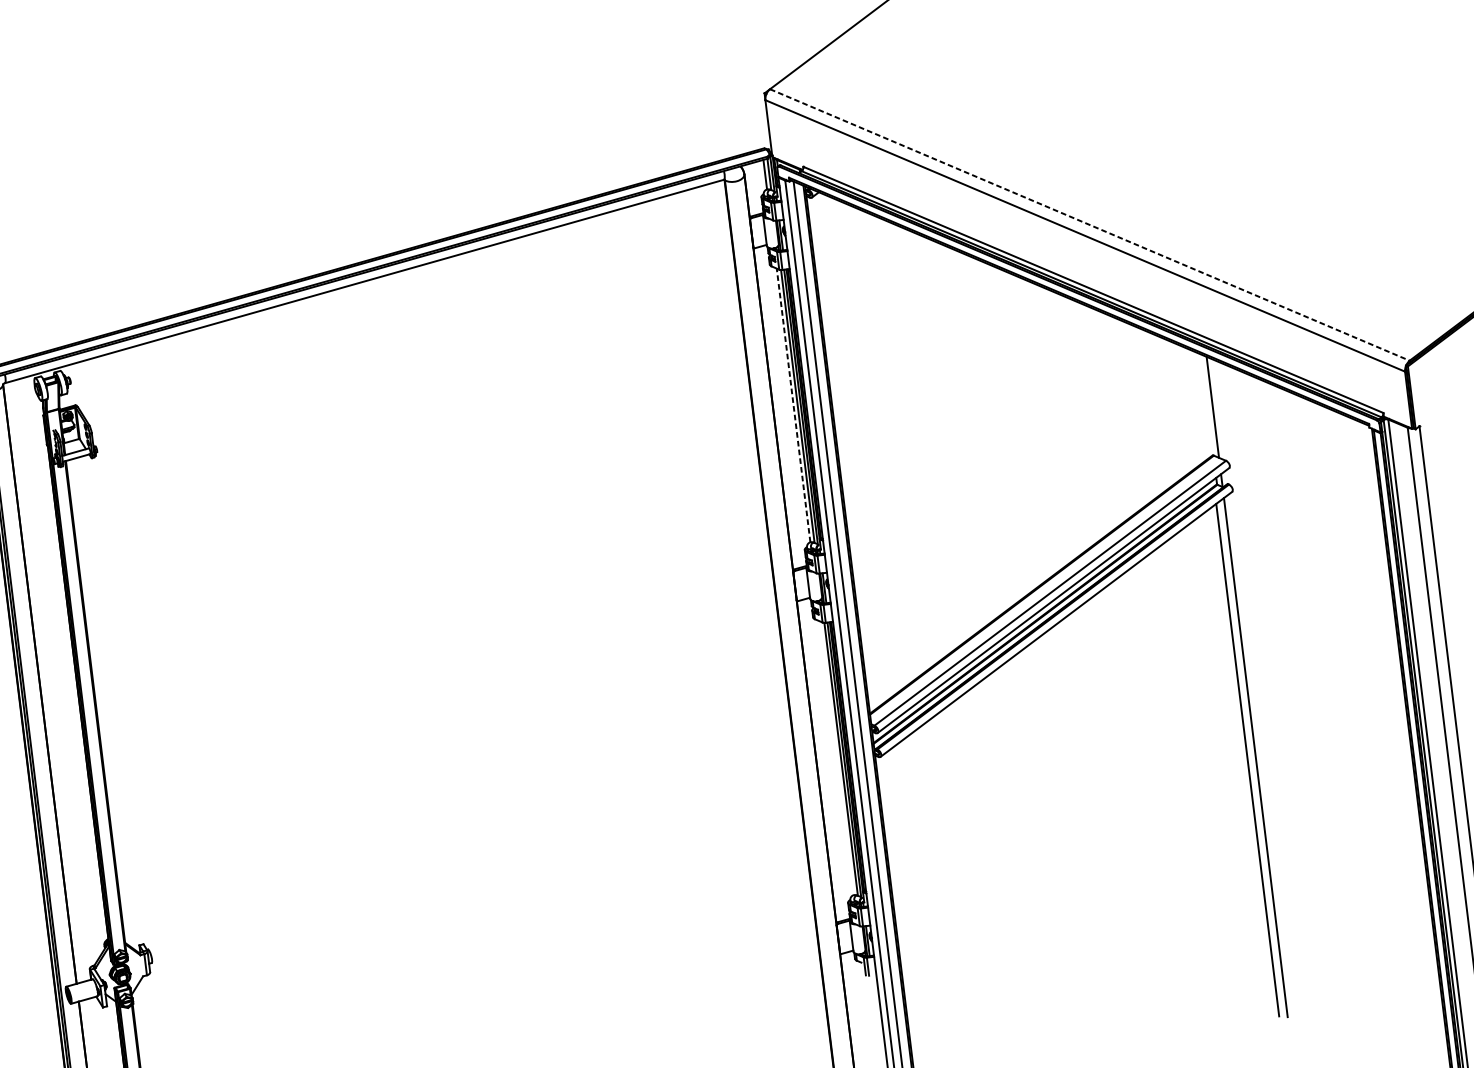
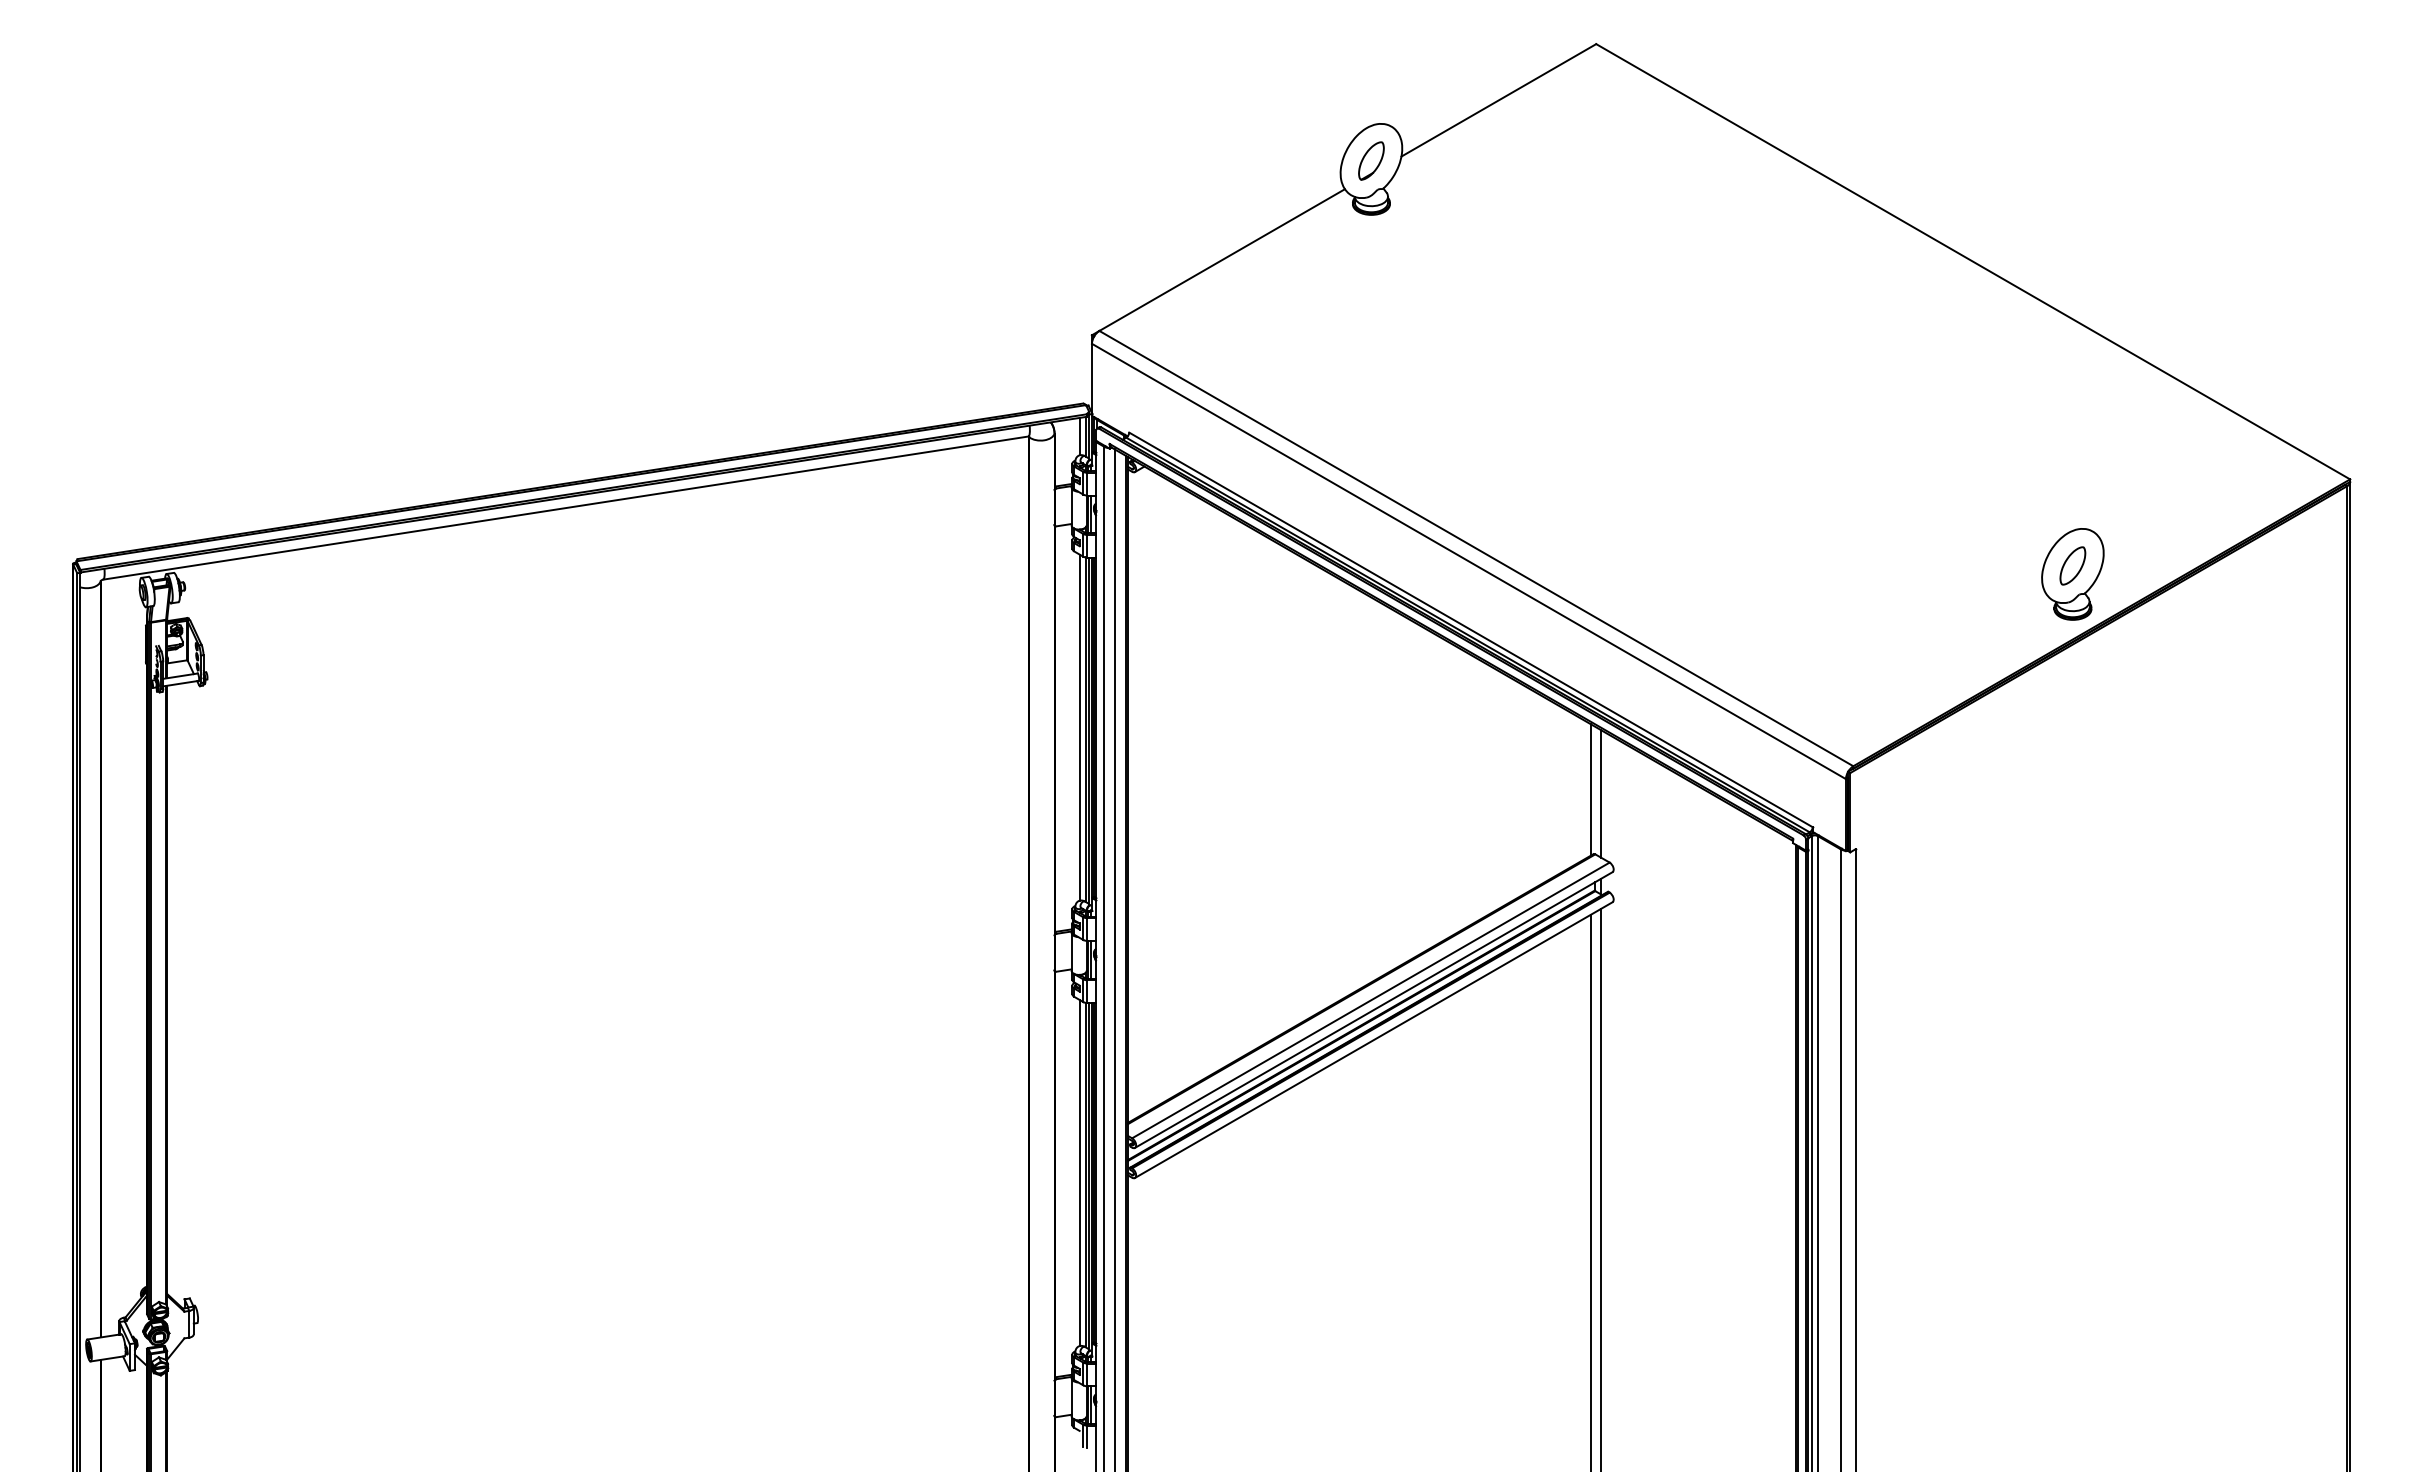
line: (1089, 224) -> (1476, 548), dashed -> solid
line: (1203, 404) -> (1590, 789), added
line: (793, 405) -> (1080, 727), dashed -> solid
line: (836, 757) -> (1080, 1172), added

